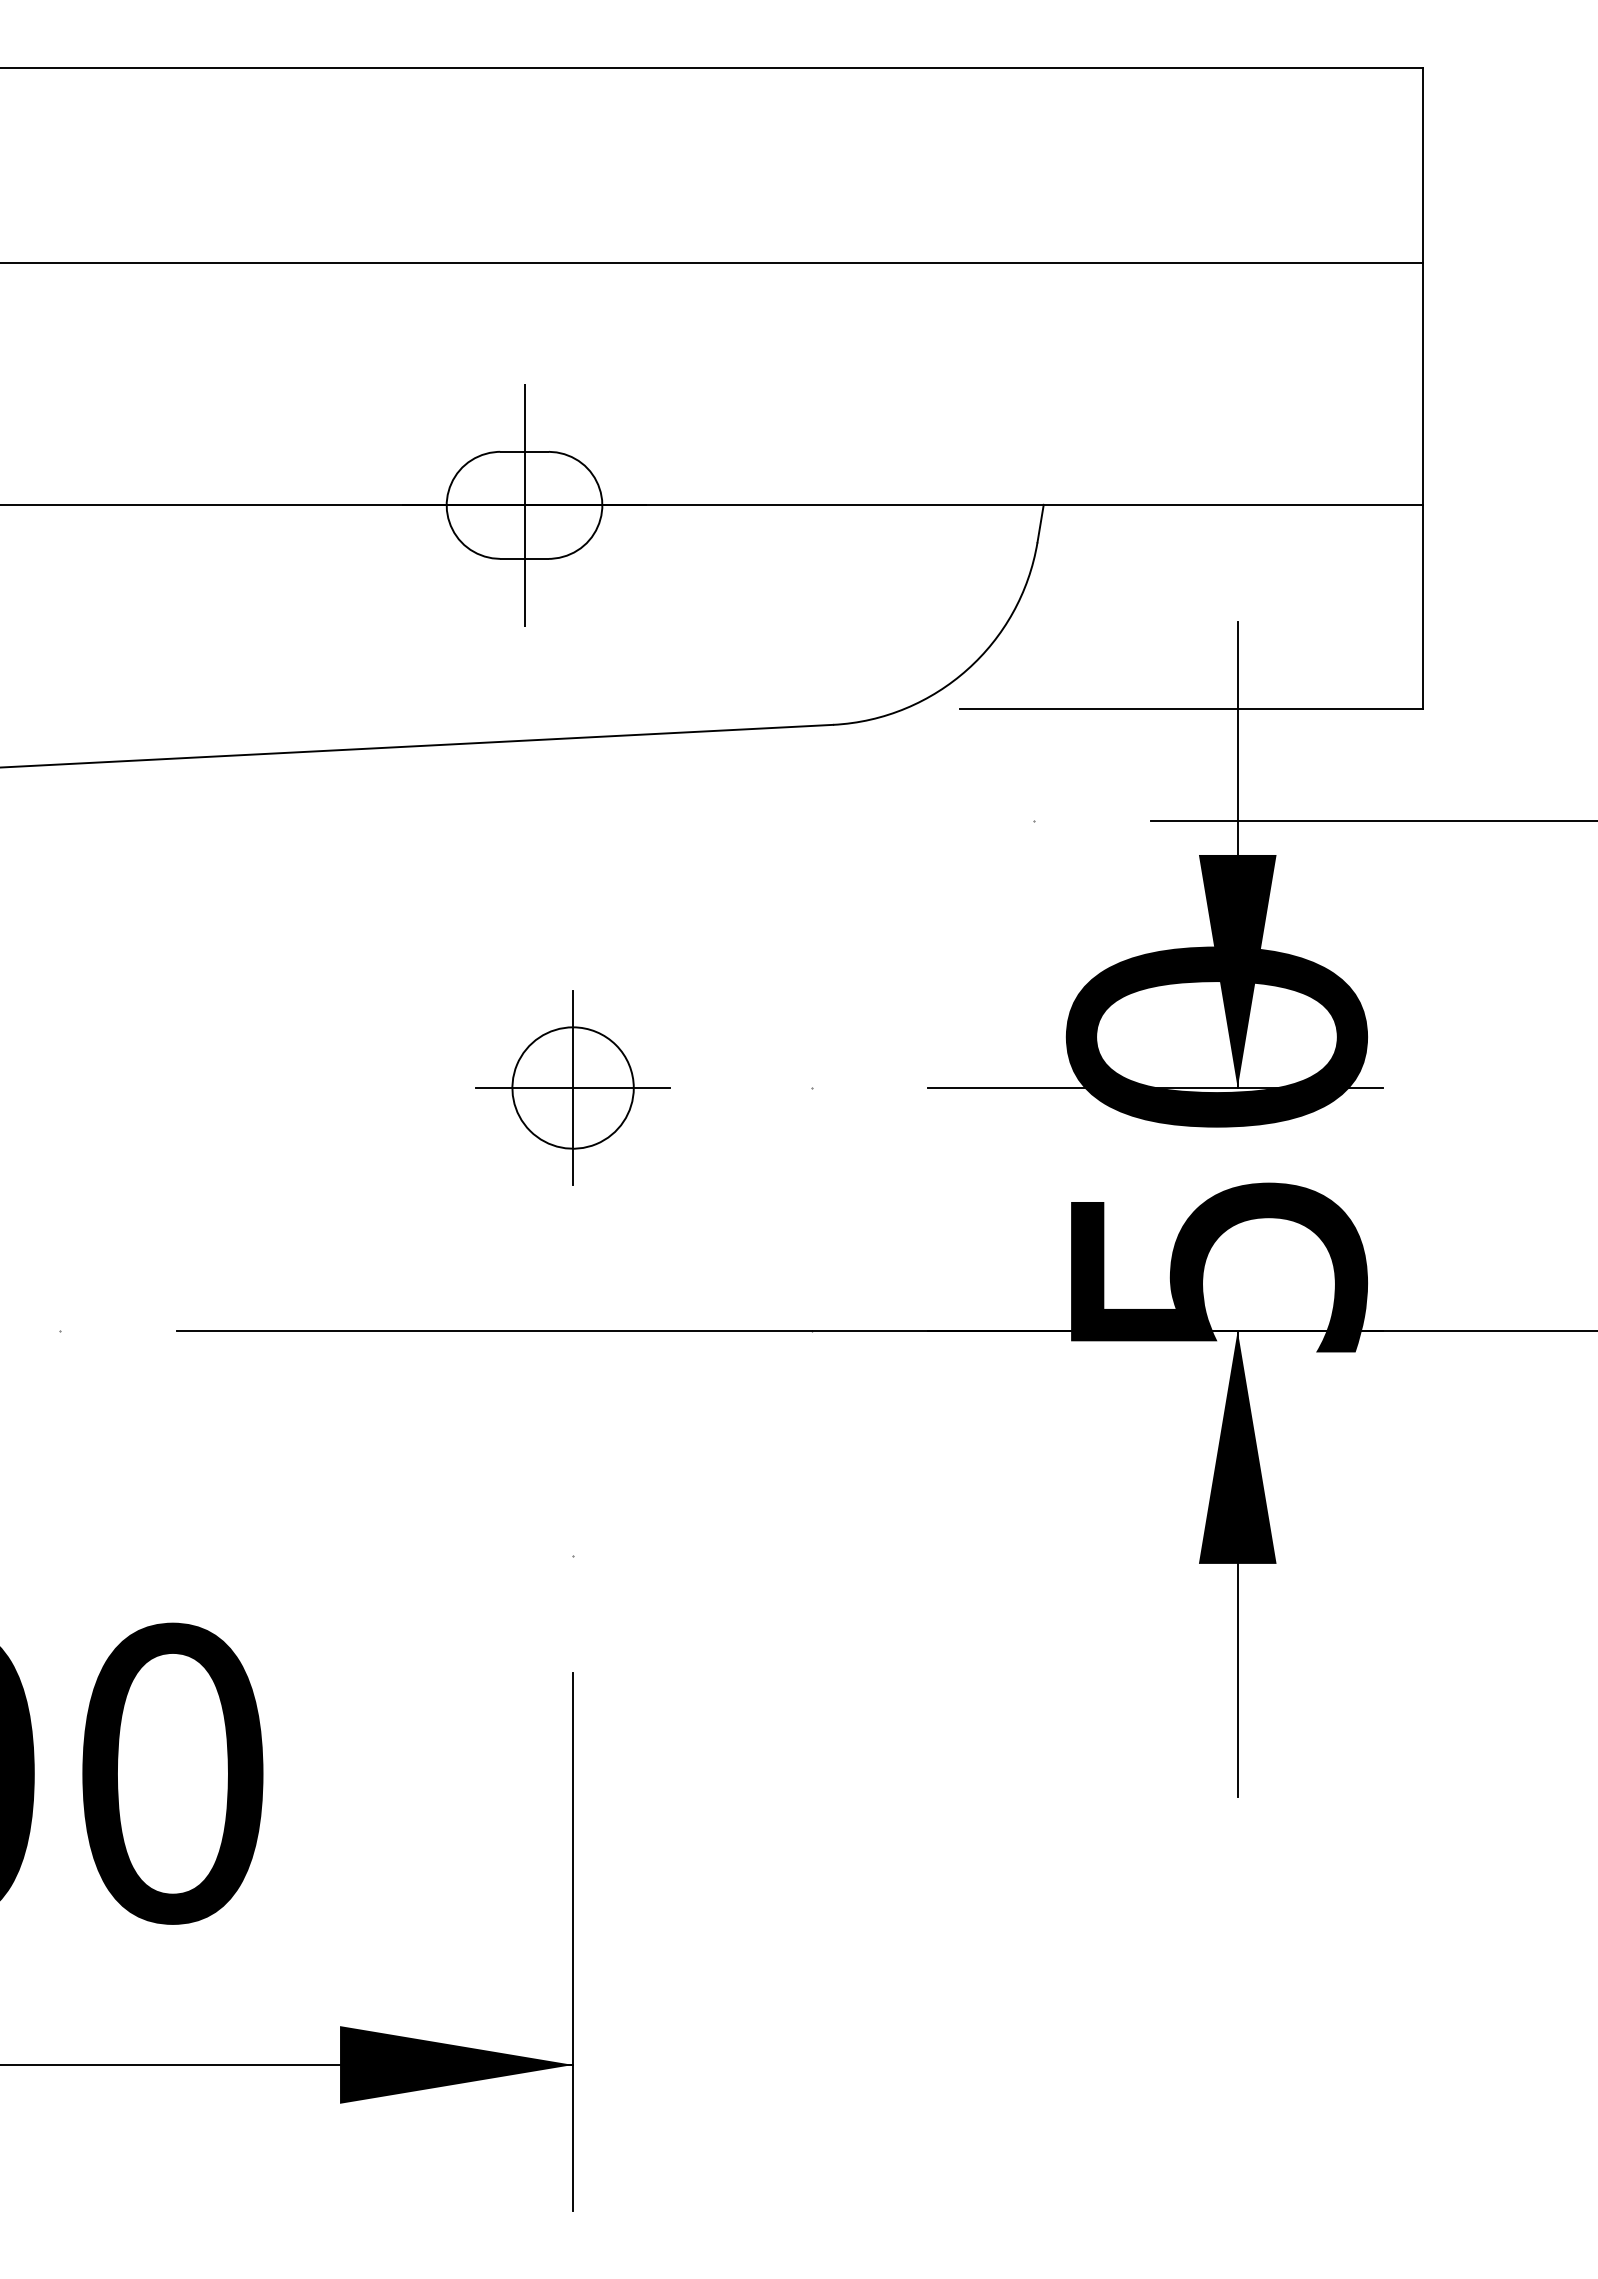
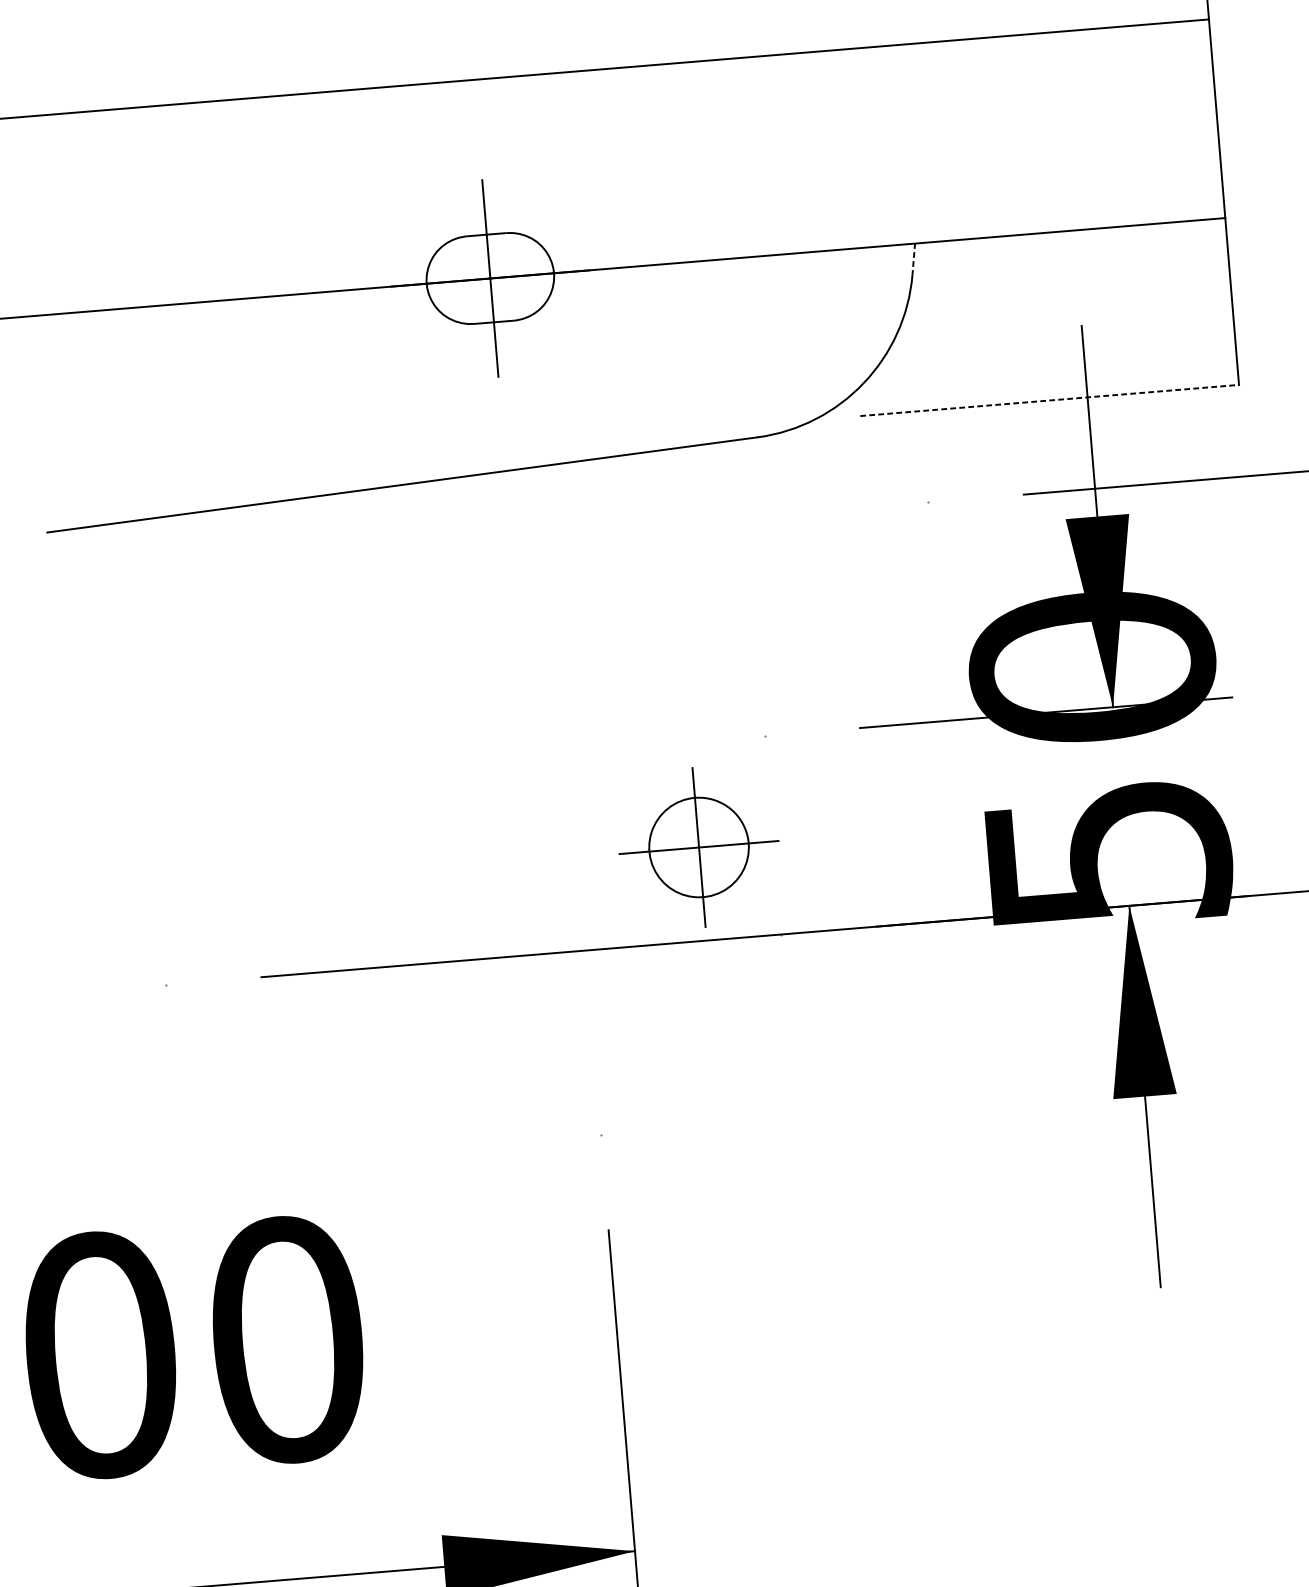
line: (1040, 524) -> (913, 259), solid -> dashed
line: (1191, 709) -> (1049, 400), solid -> dashed
part: (572, 1087) -> (698, 847), moved

